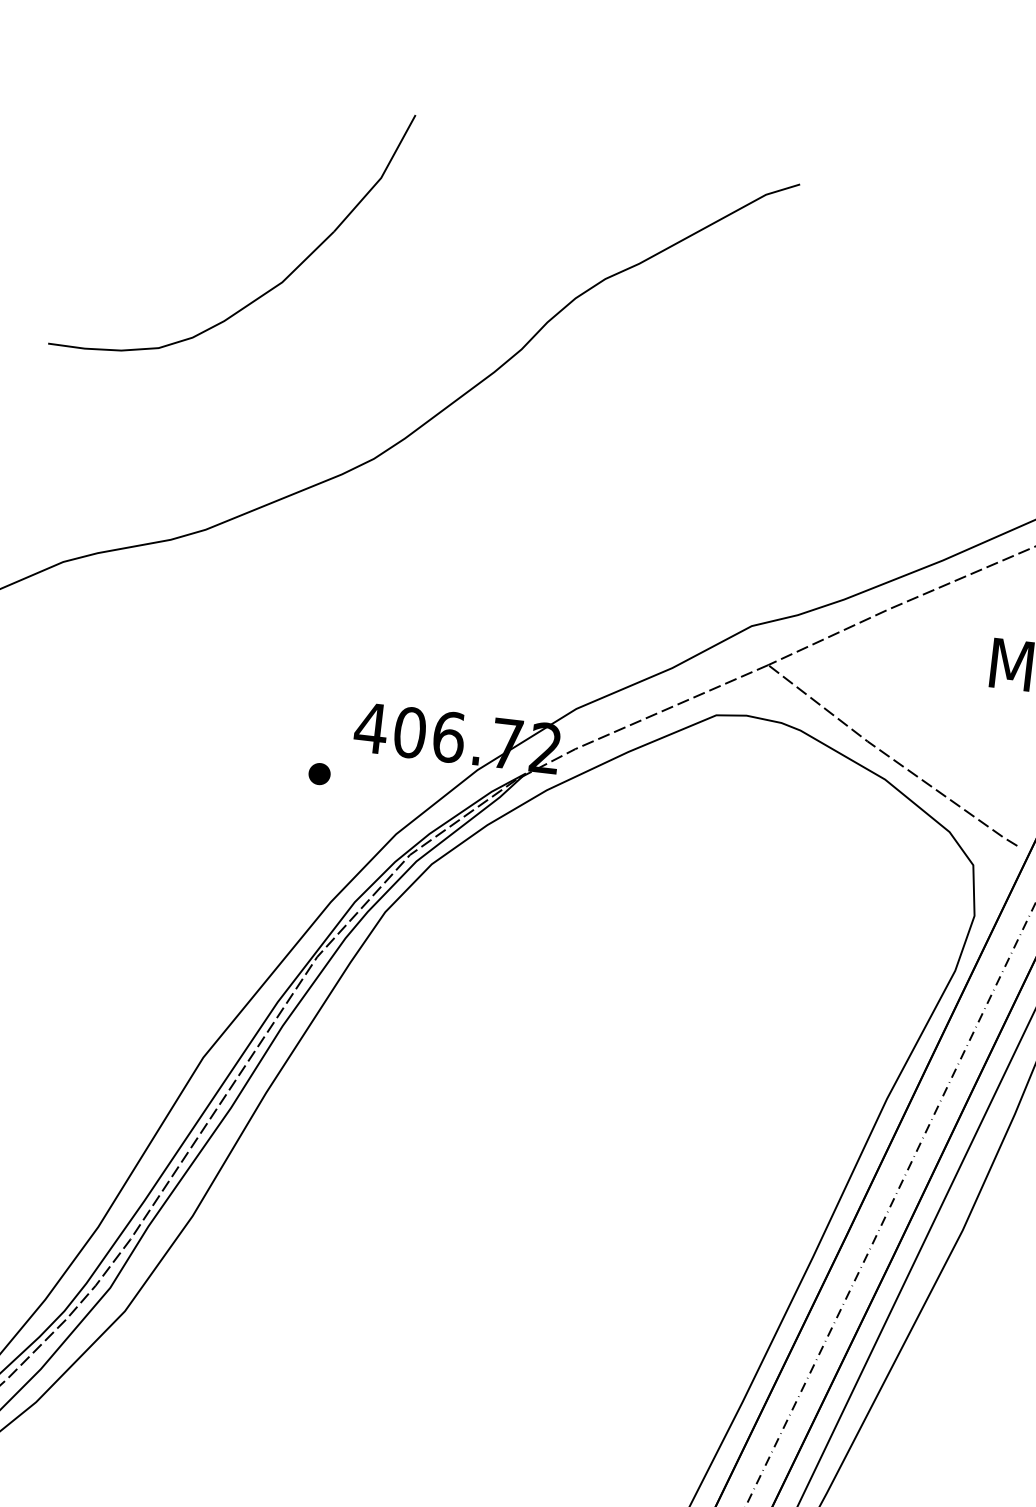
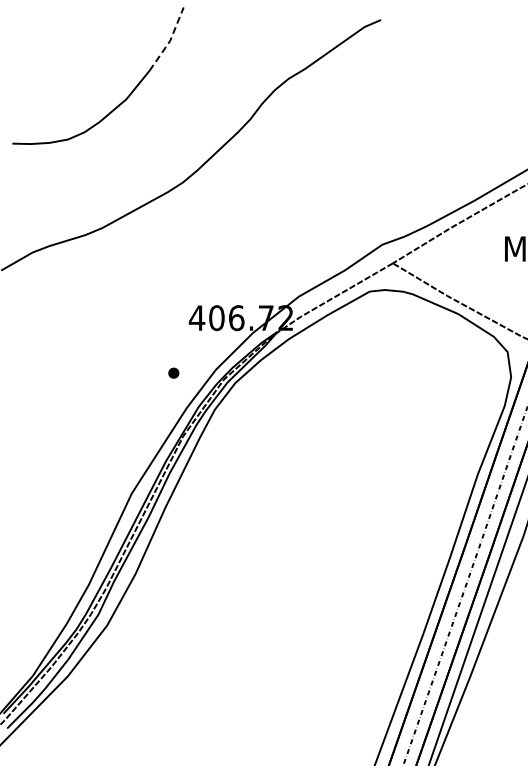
line: (381, 178) -> (170, 41), solid -> dashed
part: (319, 772) -> (173, 372), moved

